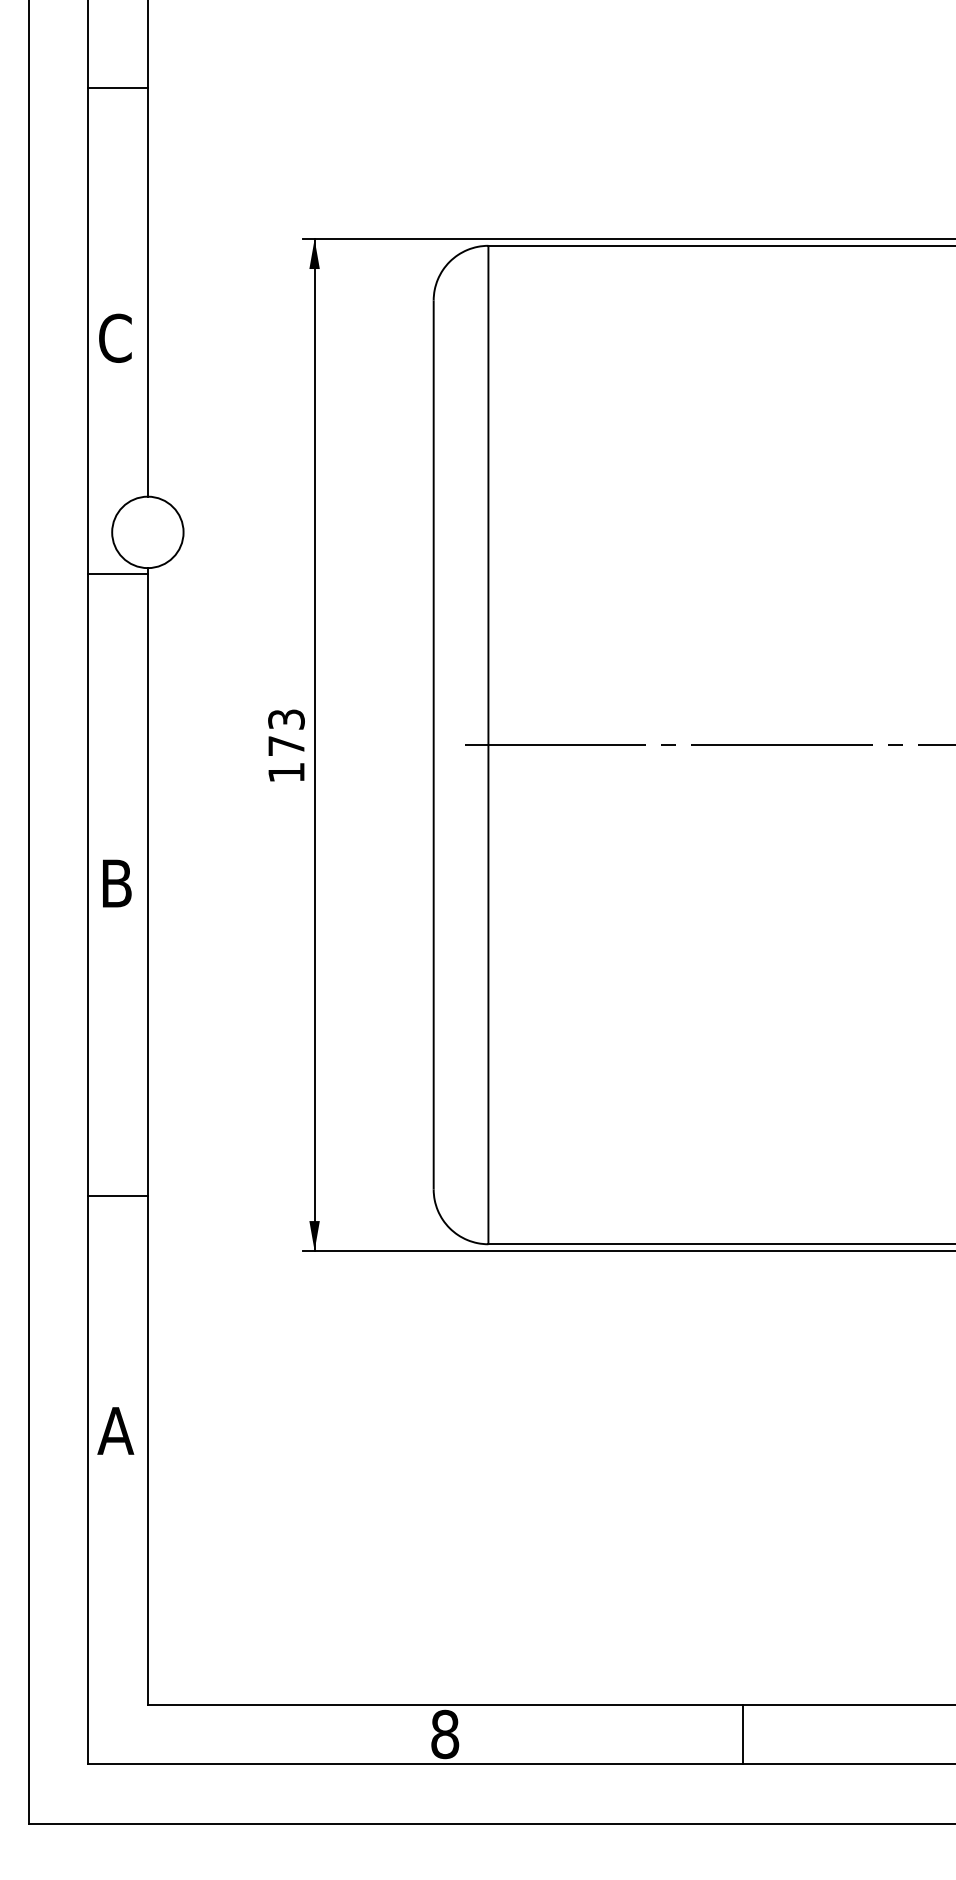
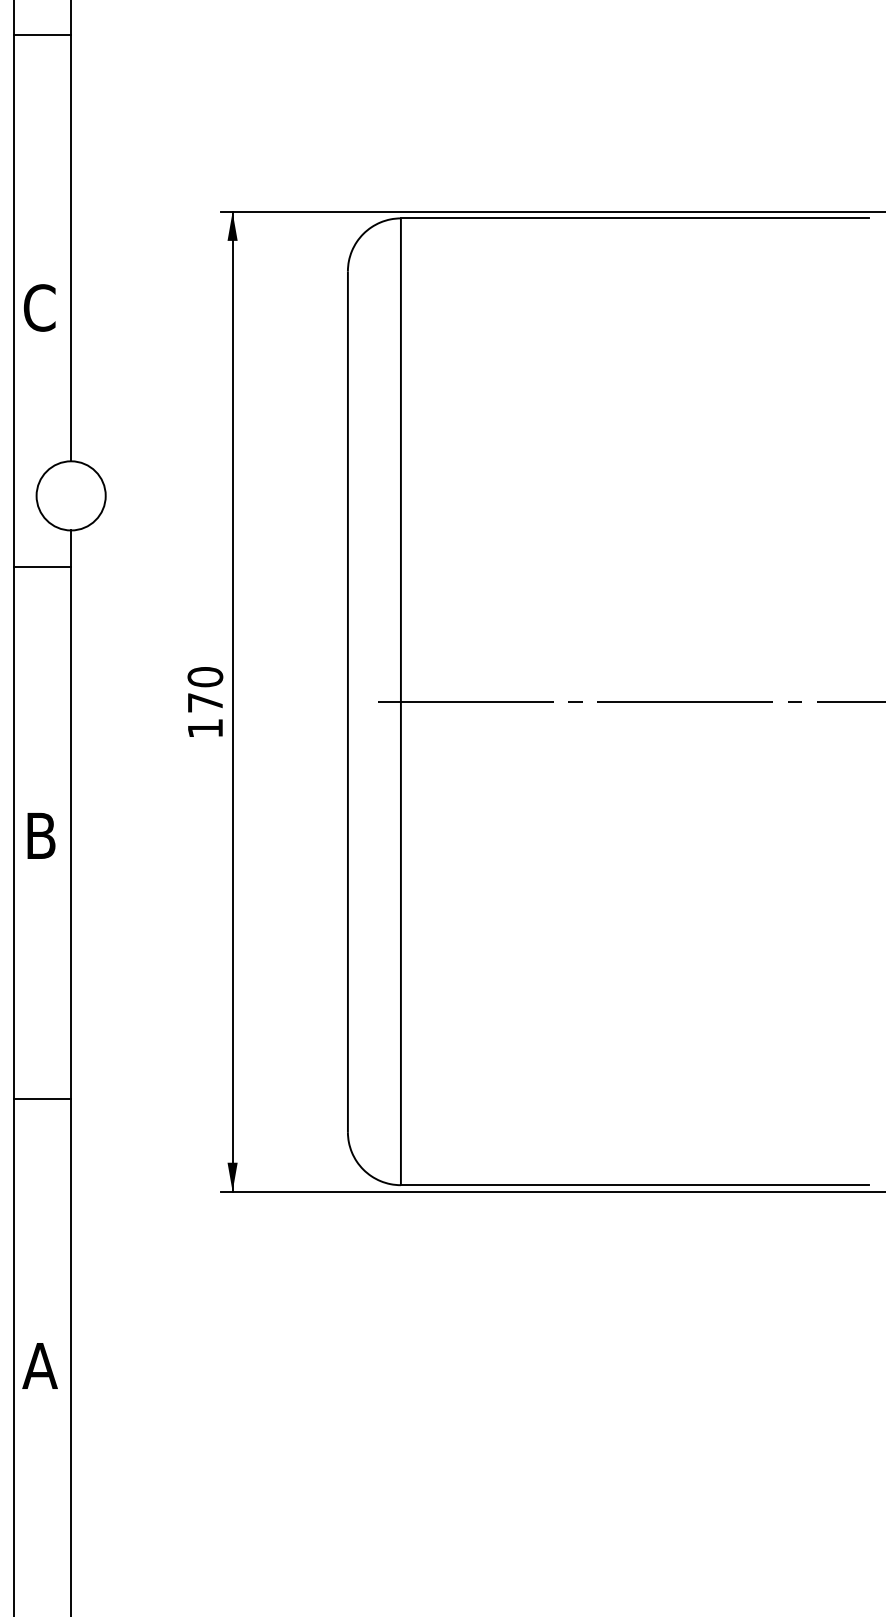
line: (117, 88) -> (41, 35), moved
line: (117, 573) -> (41, 566), moved
text: (286, 719) -> (205, 677), 173 -> 170
line: (117, 1196) -> (41, 1099), moved

